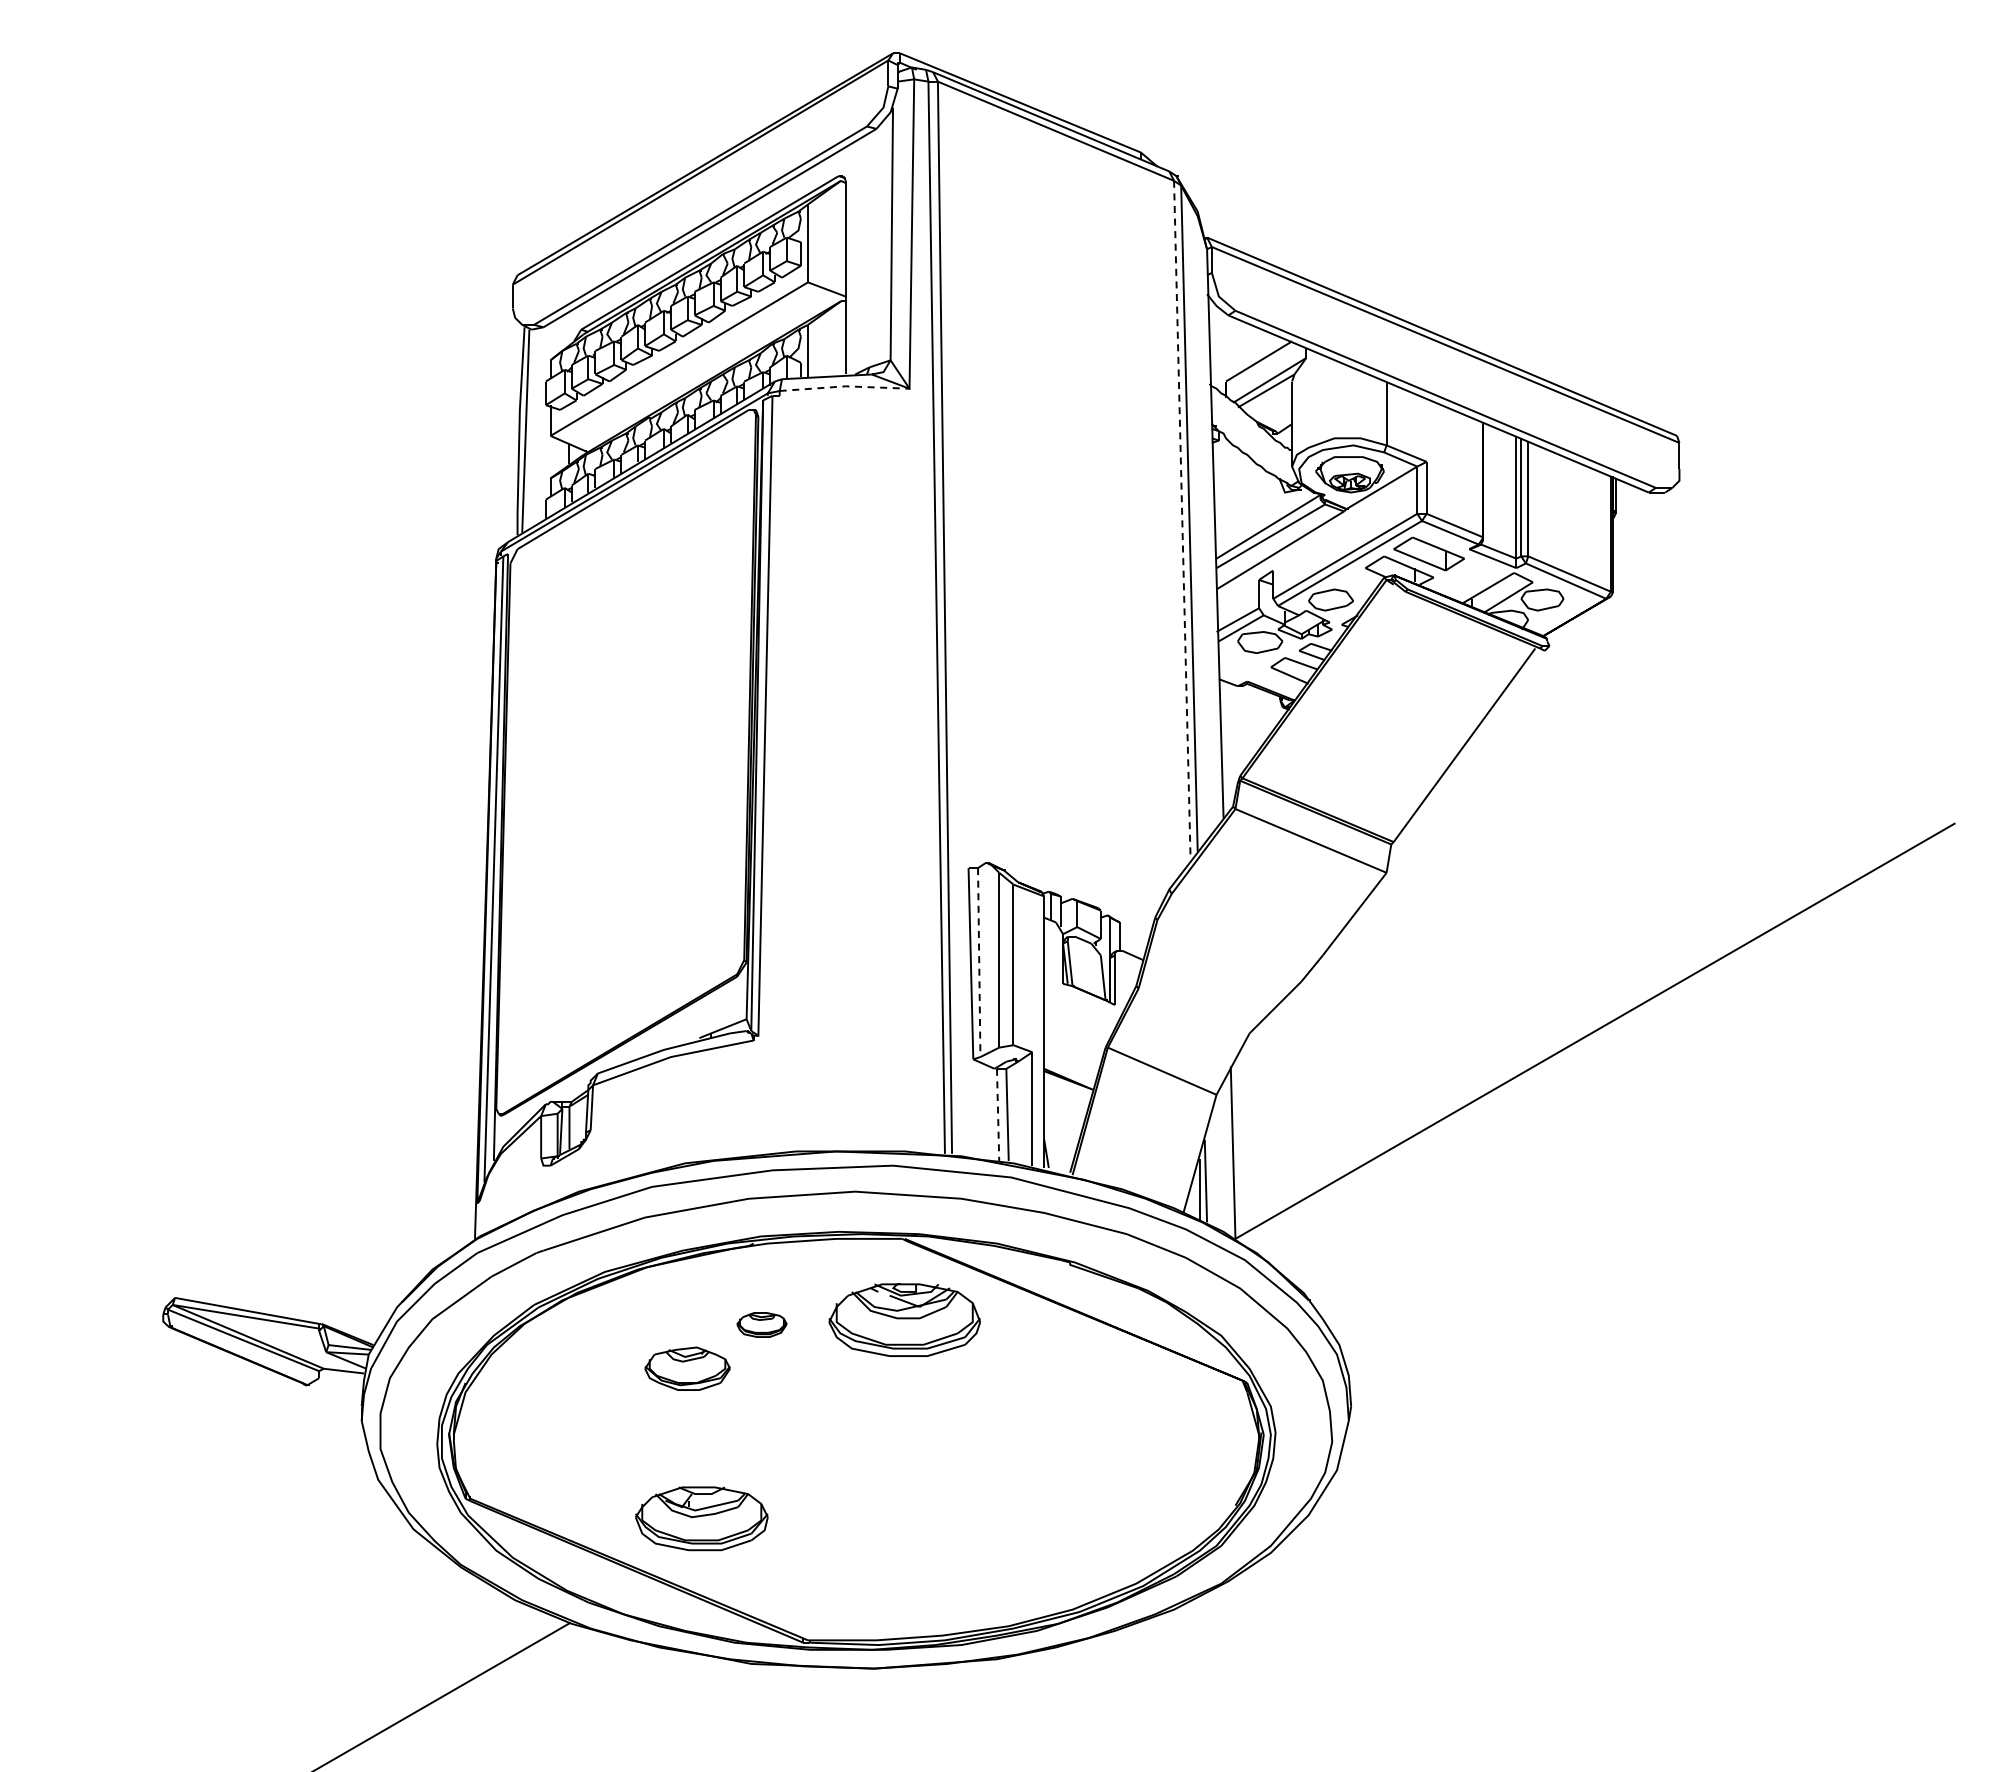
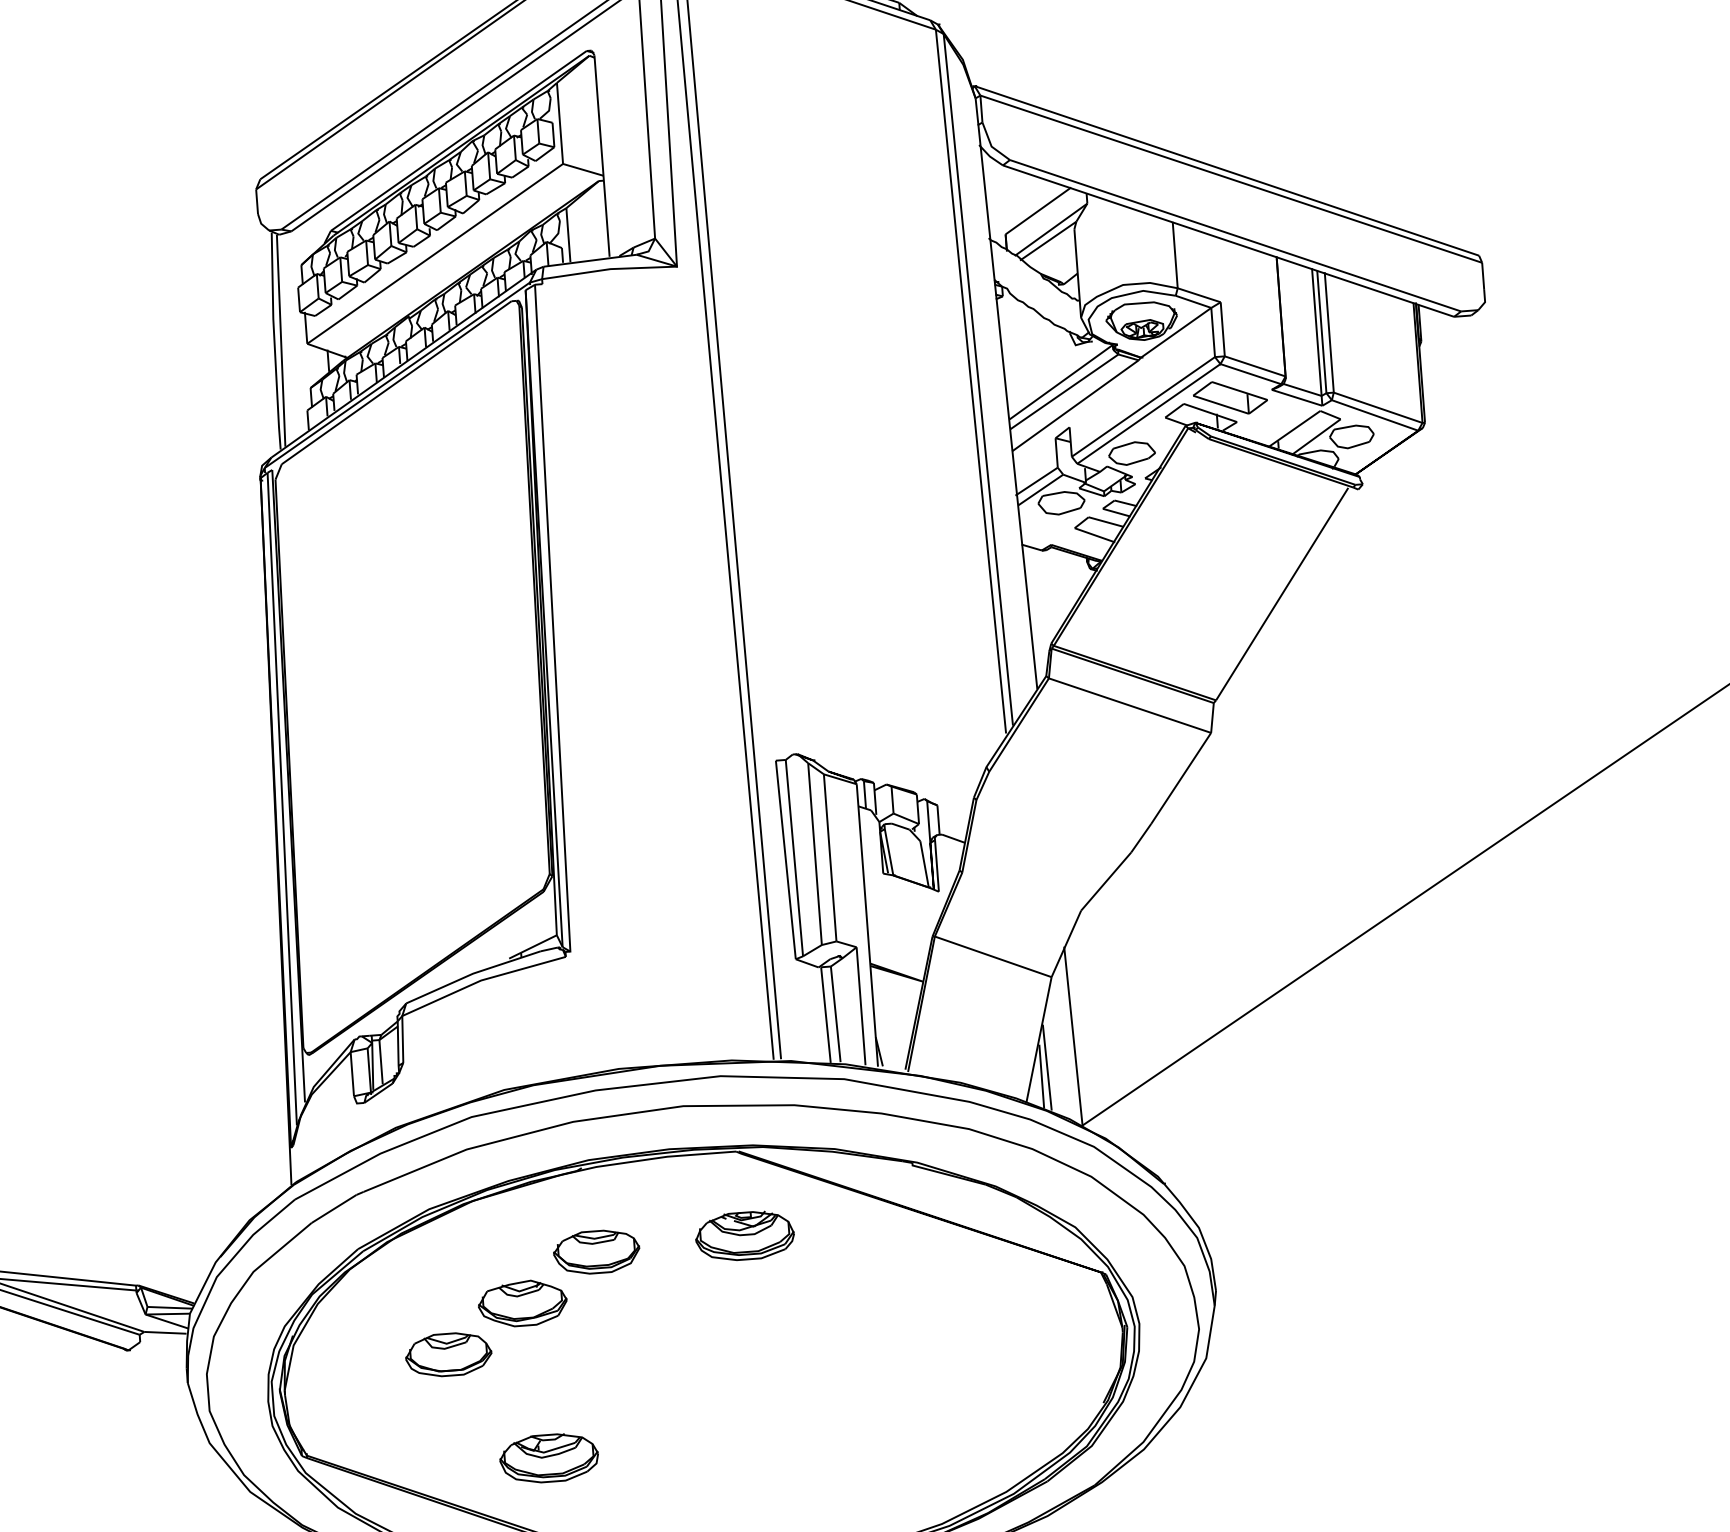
line: (844, 386) -> (609, 269), dashed -> solid
line: (1182, 520) -> (971, 382), dashed -> solid
line: (979, 963) -> (794, 859), dashed -> solid
line: (998, 1115) -> (826, 1015), dashed -> solid
part: (904, 1320) -> (744, 1236), size x0.62
part: (761, 1324) -> (596, 1251), size x1.67
part: (612, 1412) -> (448, 1354), added
part: (701, 1518) -> (548, 1458), size x0.71

